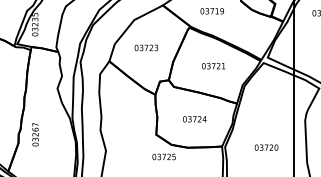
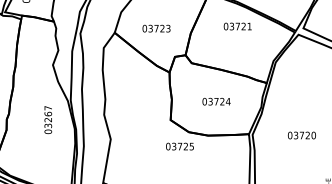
text: (146, 47) -> (156, 28), moved
text: (213, 66) -> (237, 26), moved
text: (35, 134) -> (48, 119), moved

